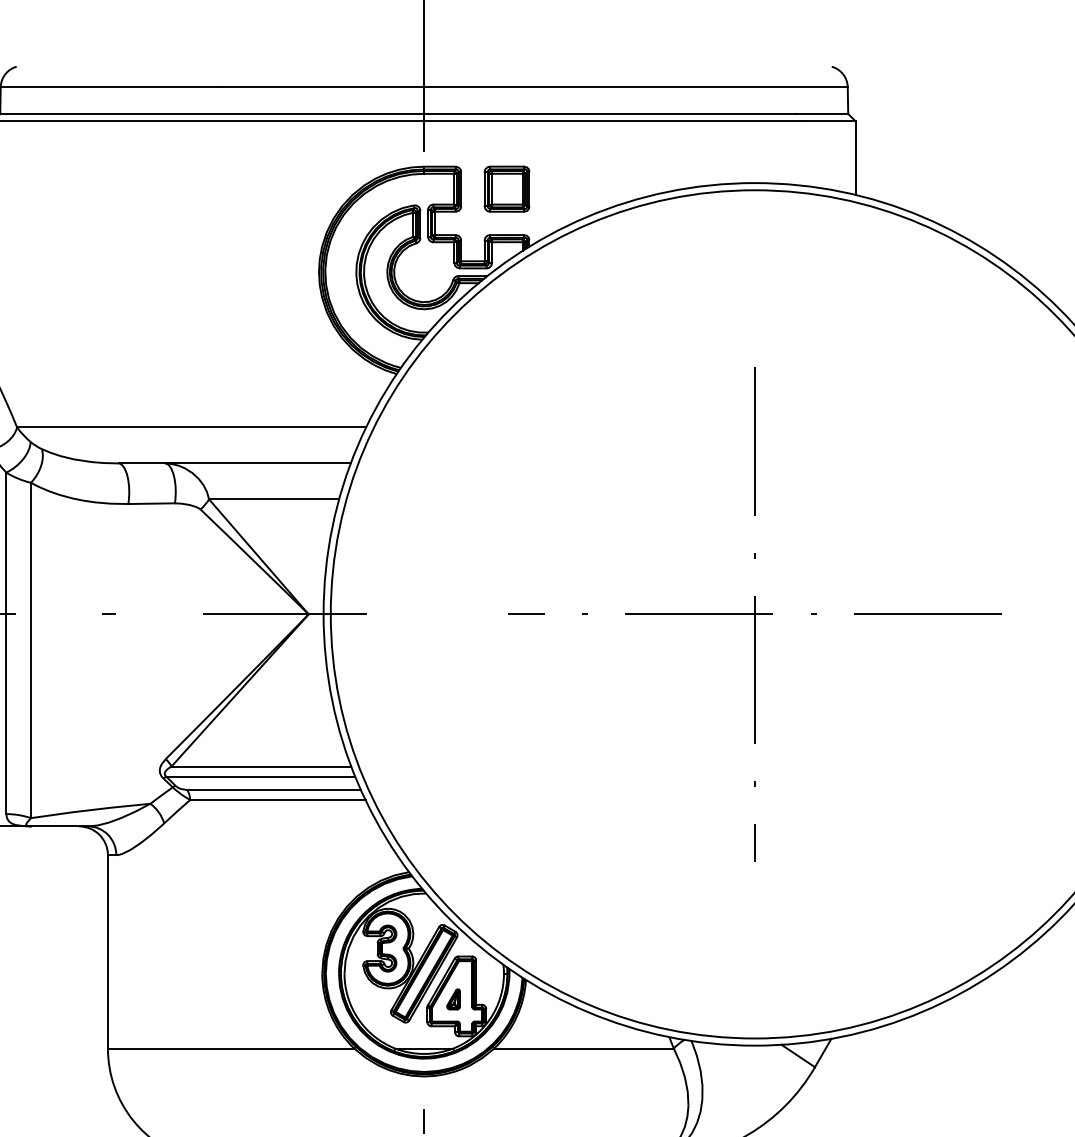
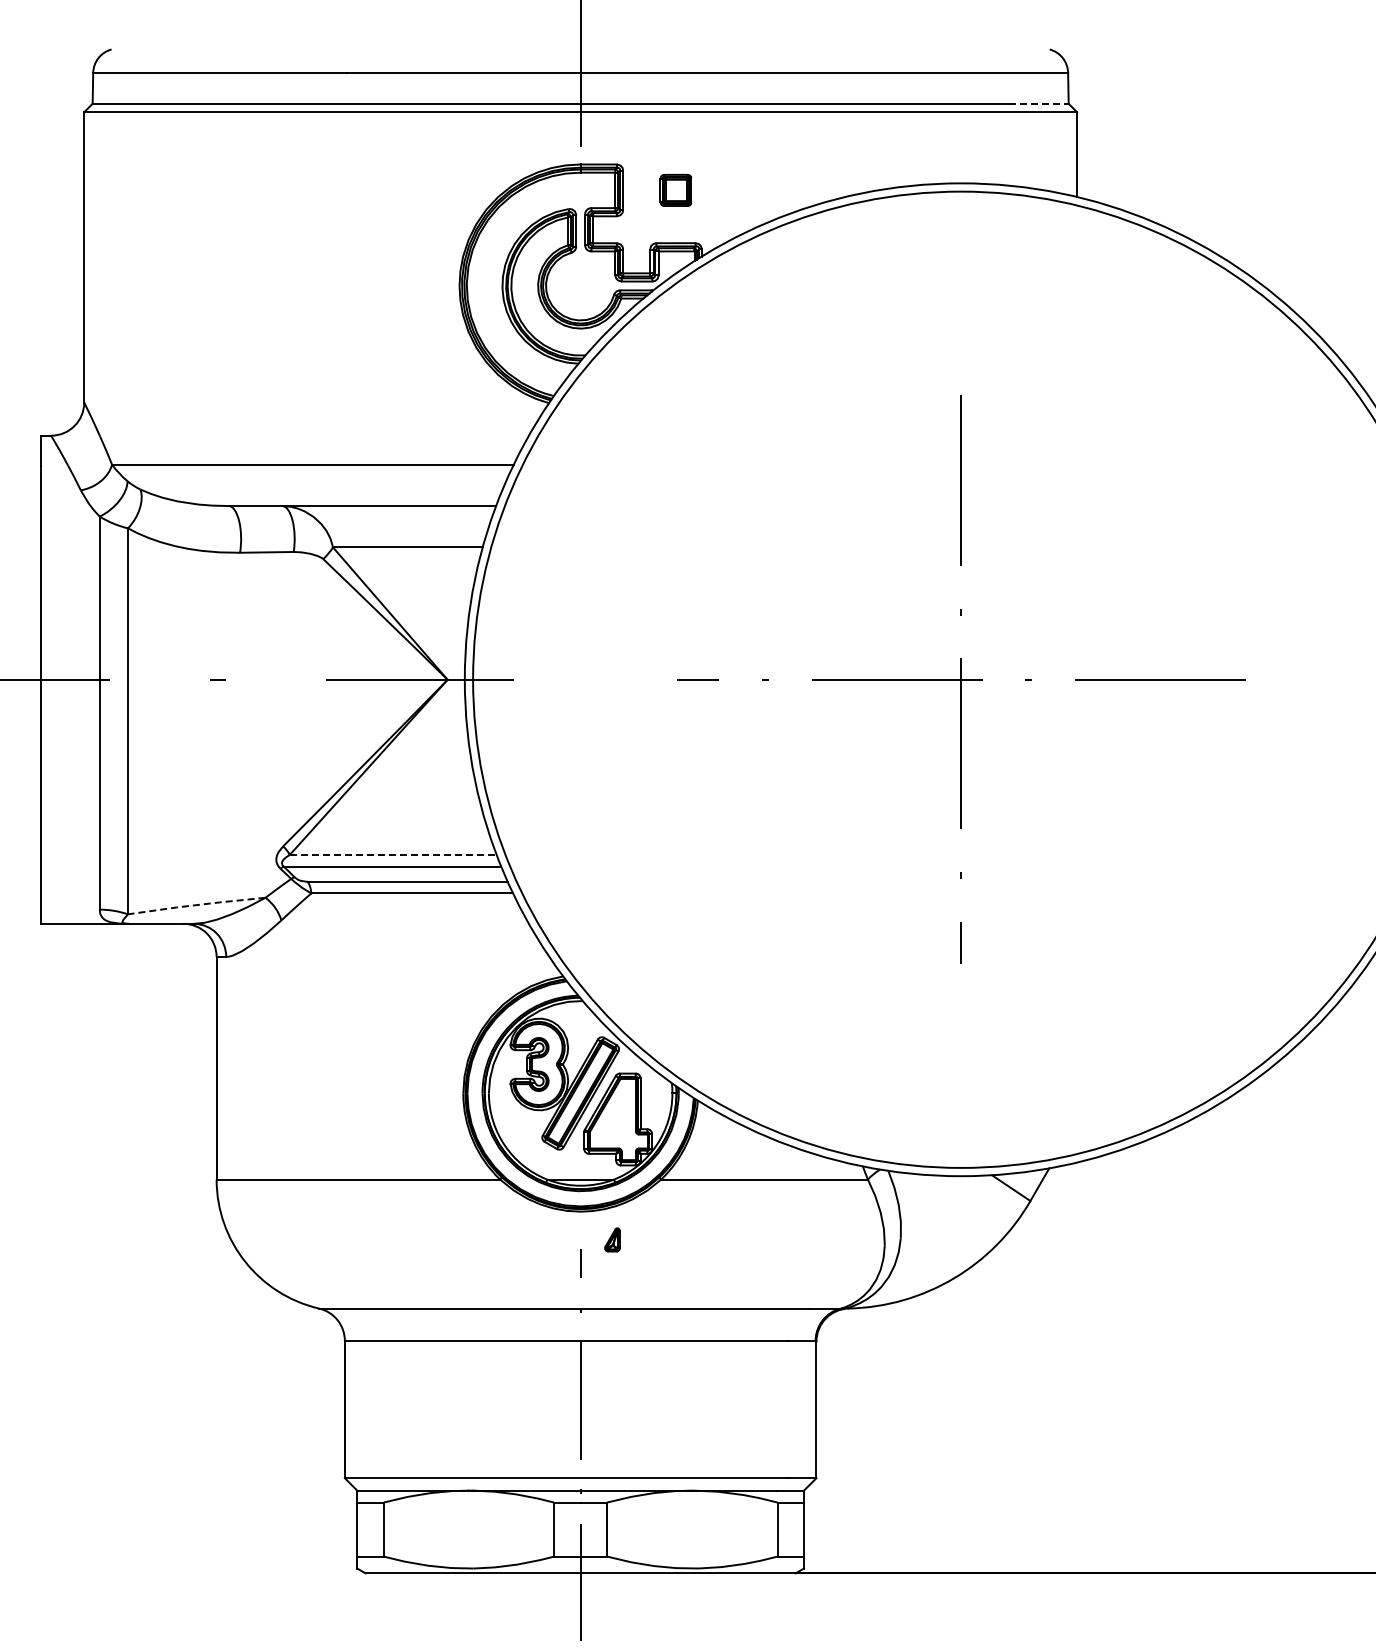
line: (822, 113) -> (1038, 103), solid -> dashed
part: (506, 189) -> (675, 190), size x0.6
line: (261, 766) -> (393, 854), solid -> dashed
line: (90, 810) -> (196, 905), solid -> dashed
part: (453, 999) -> (612, 1239), moved

